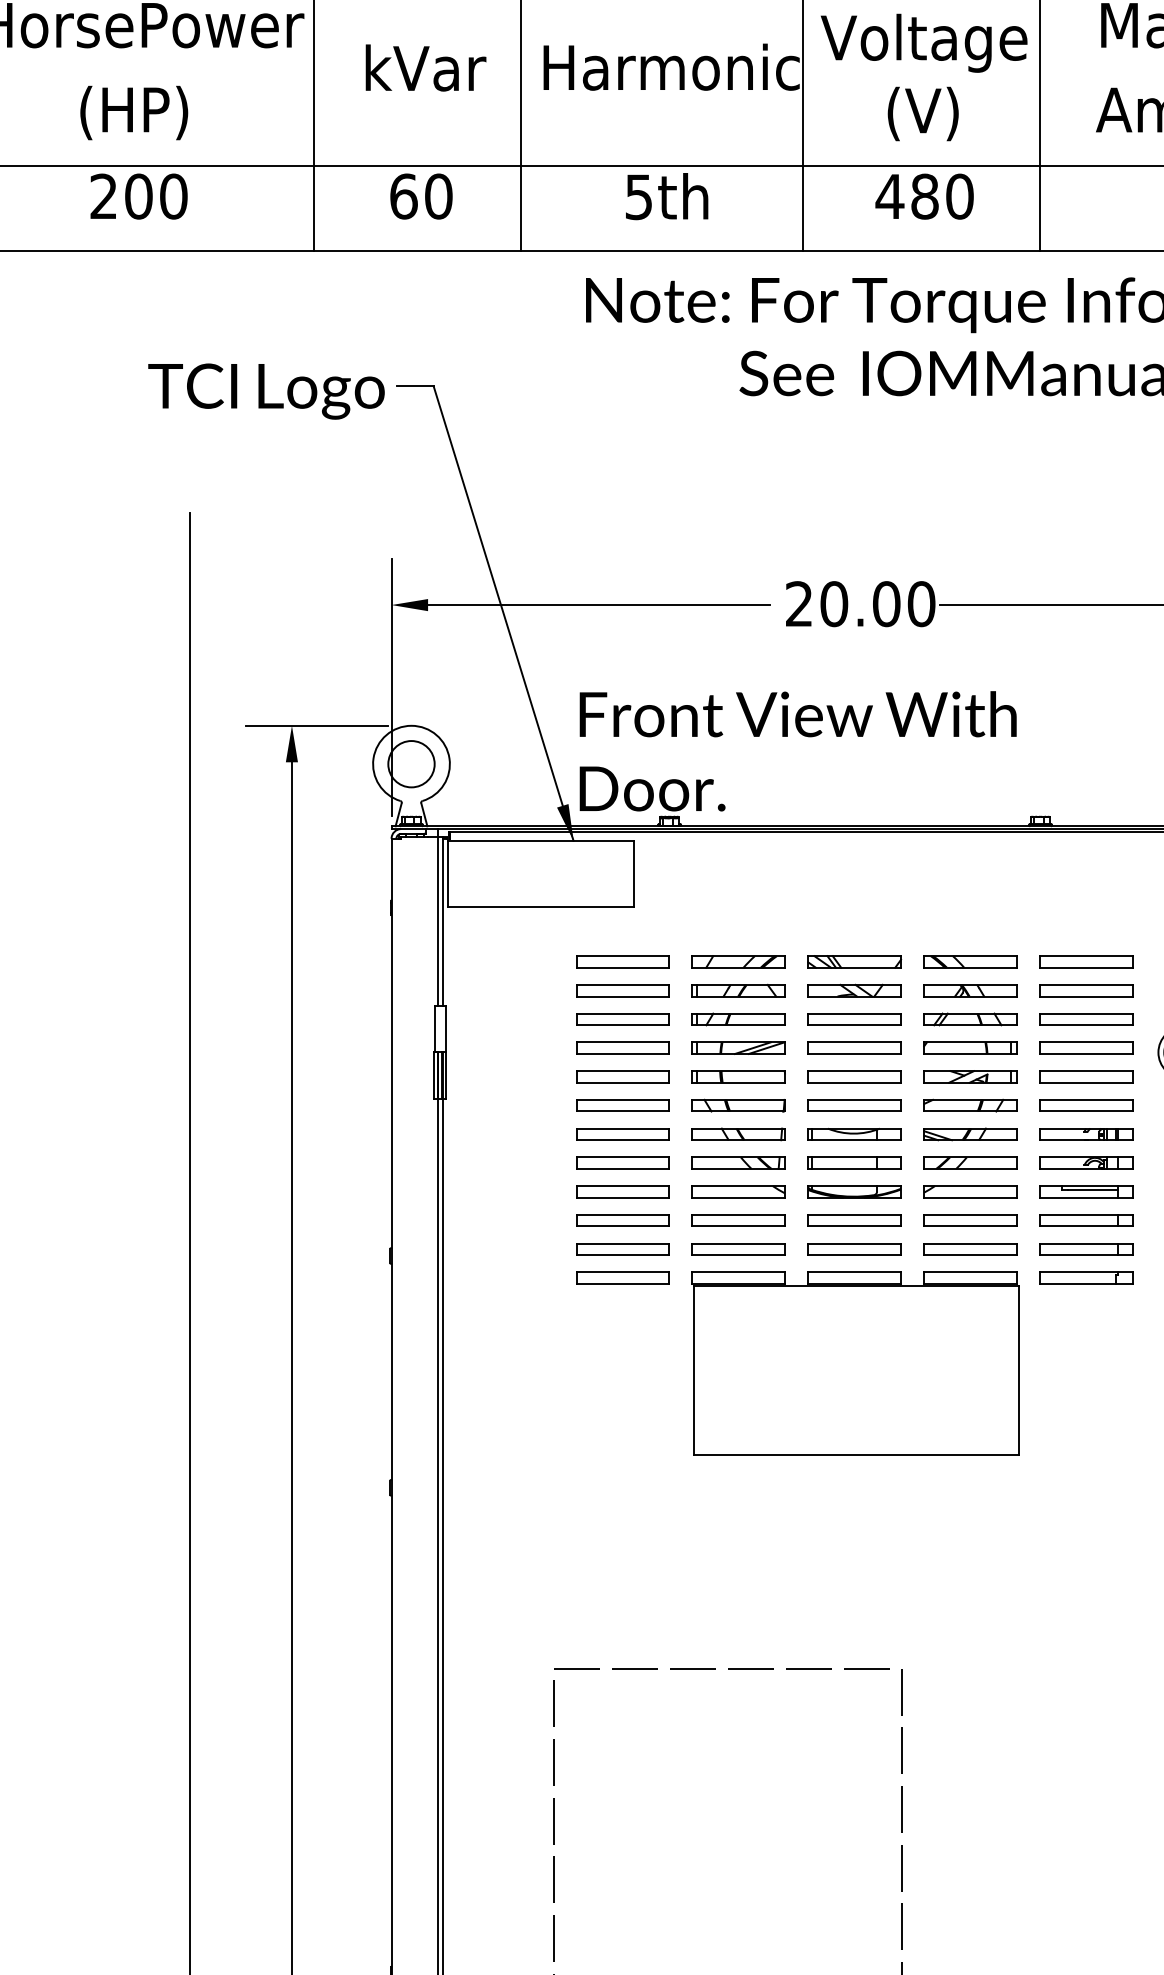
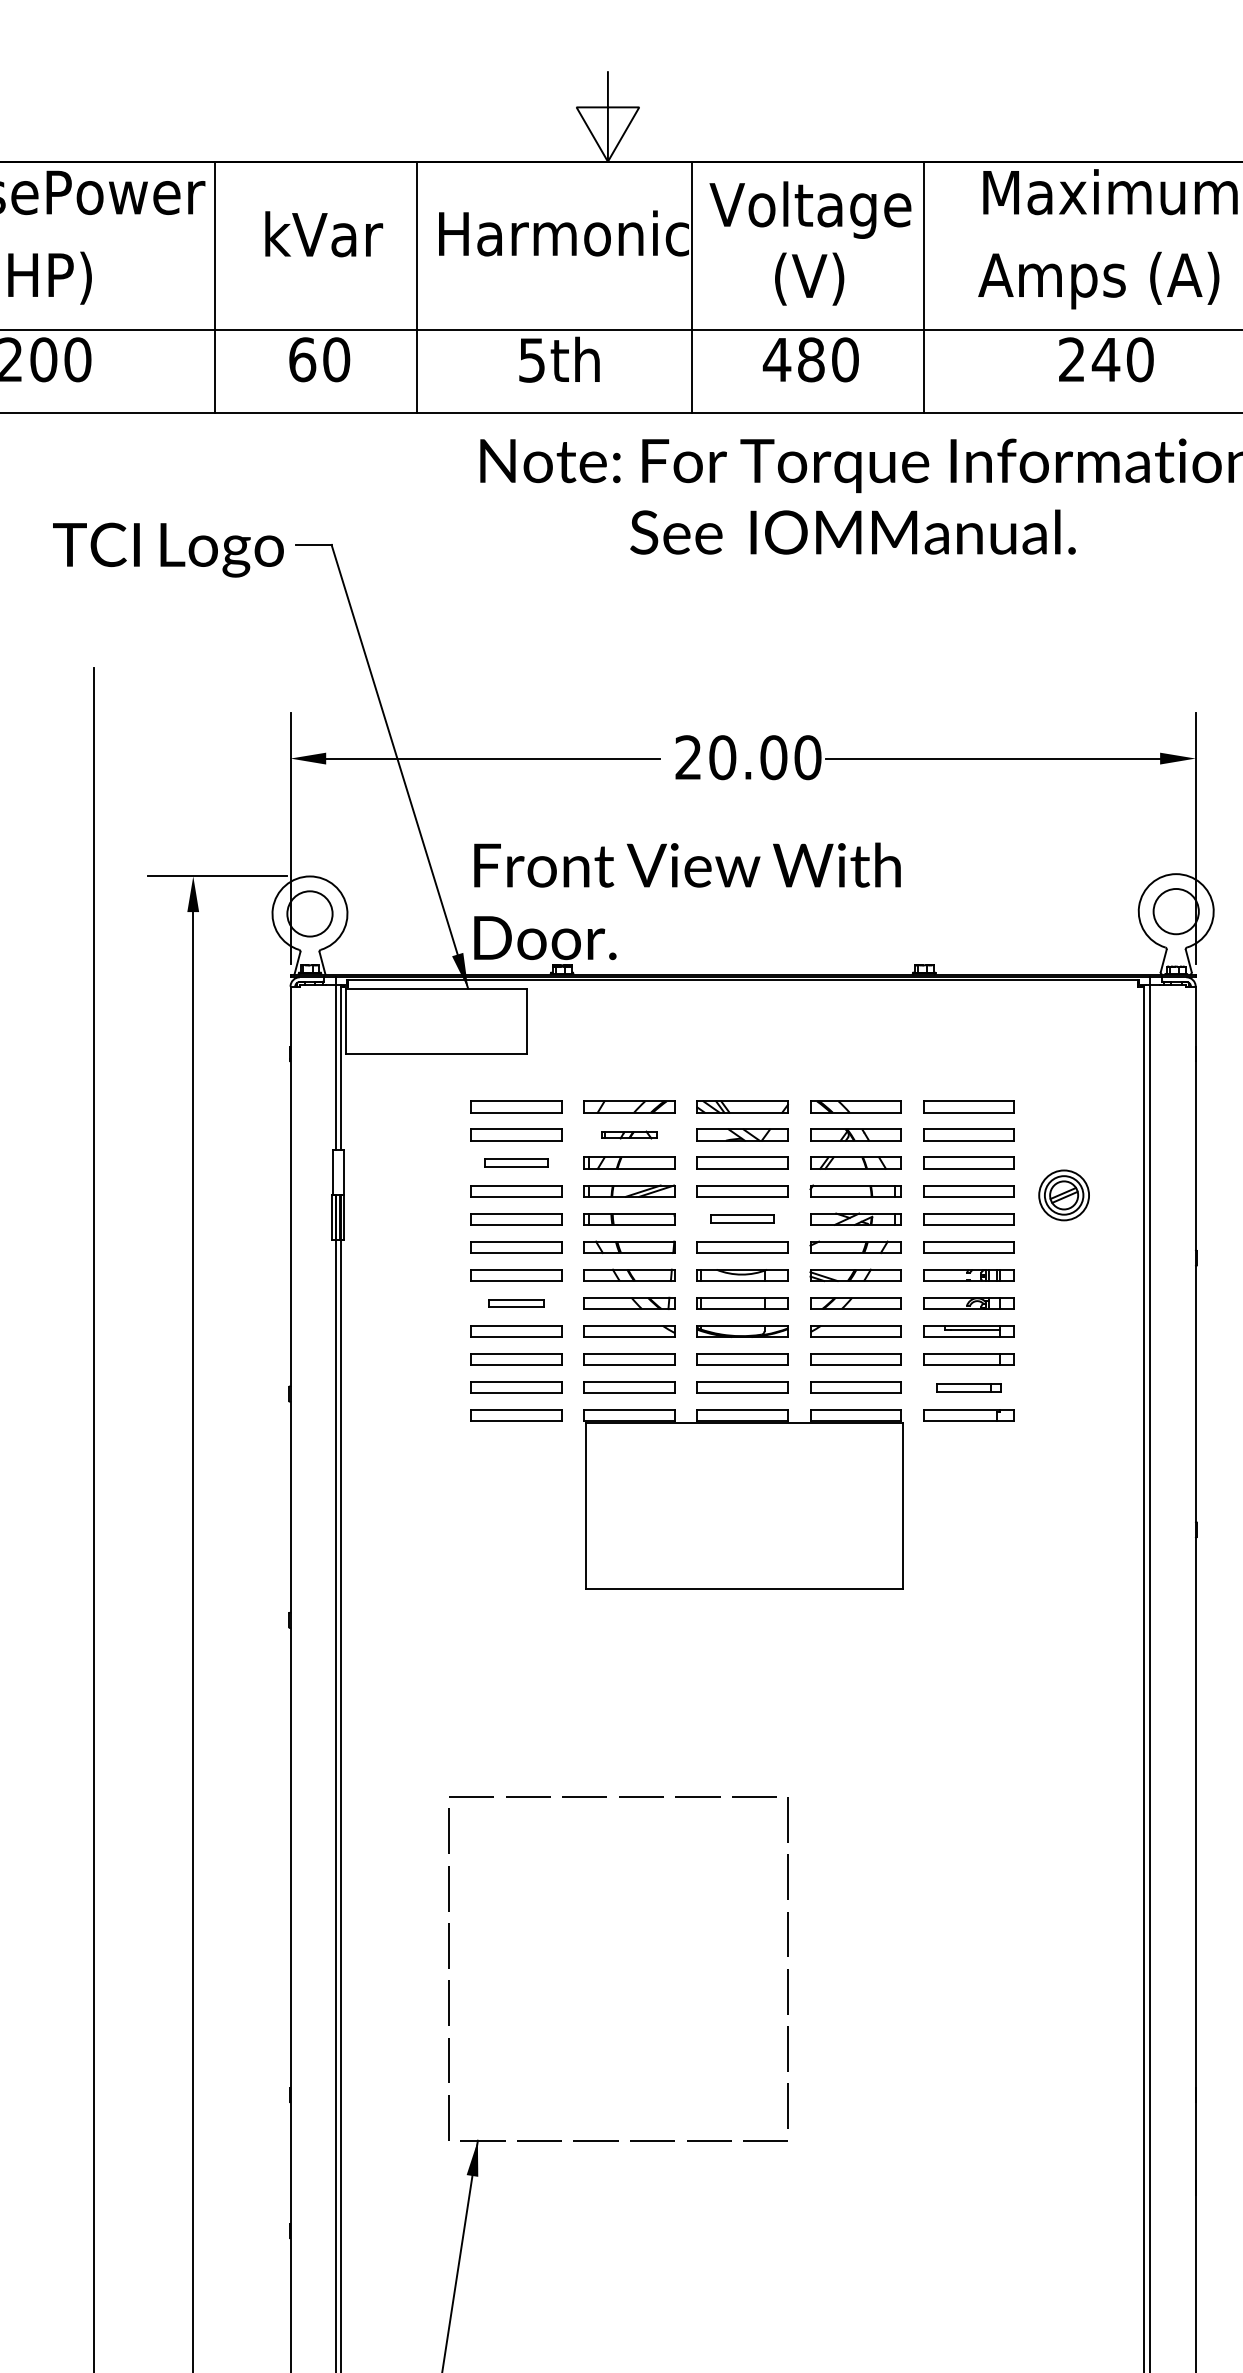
part: (738, 990) -> (629, 1134), size x0.6
part: (623, 1018) -> (516, 1162), size x0.7
part: (854, 1077) -> (742, 1219), size x0.7
part: (623, 1163) -> (516, 1303), size x0.6
part: (1086, 1249) -> (968, 1387), size x0.7

